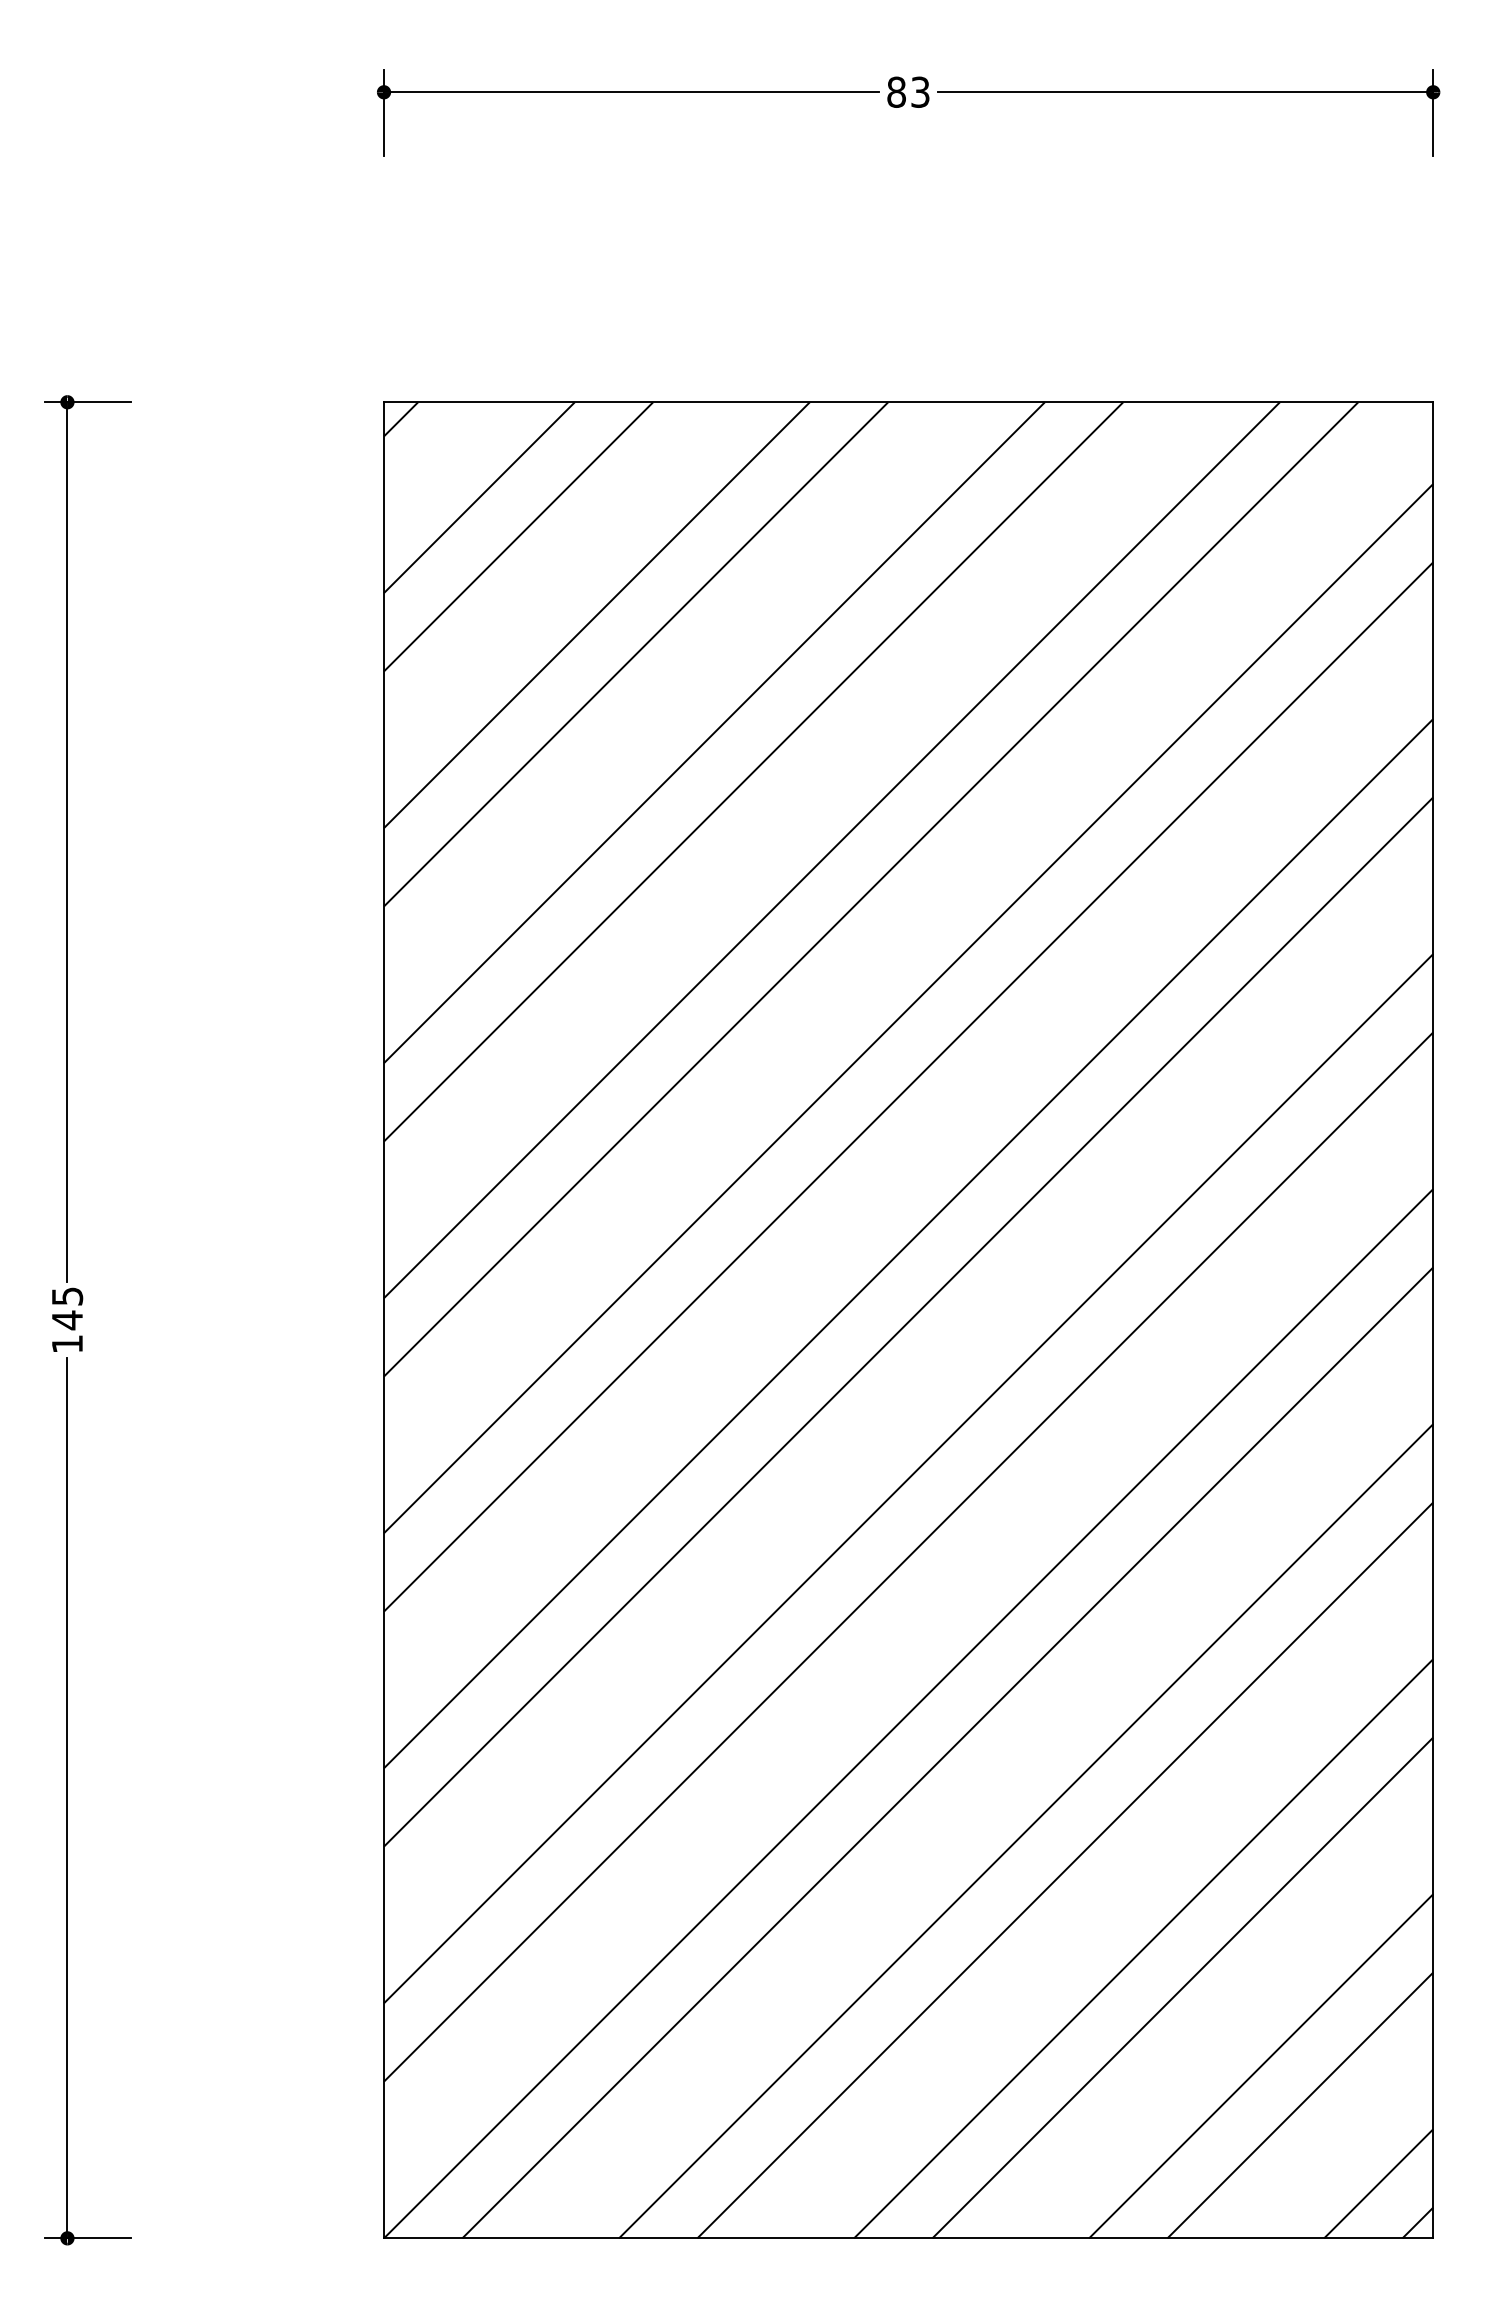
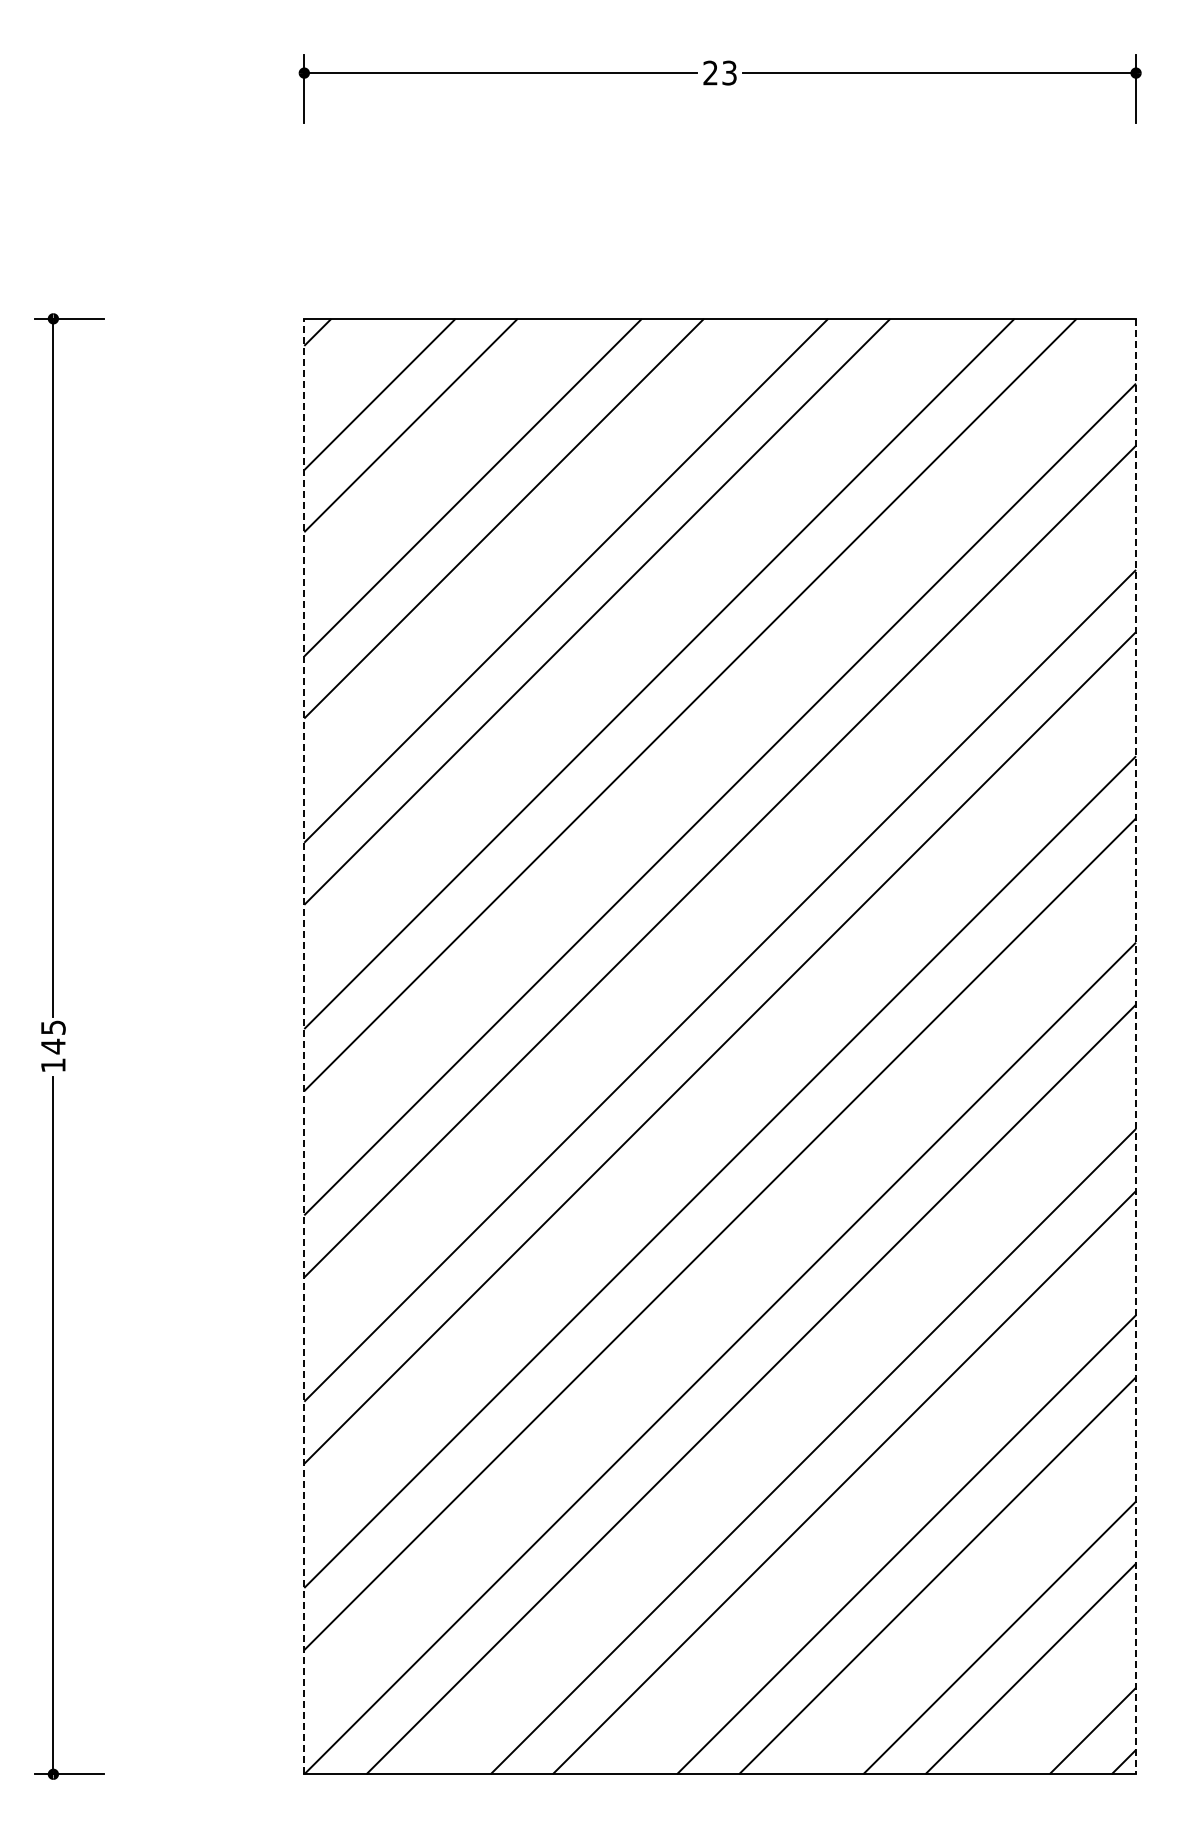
text: (896, 91) -> (710, 72), 83 -> 23
line: (384, 1320) -> (304, 1046), solid -> dashed
line: (1433, 1320) -> (1136, 1046), solid -> dashed

